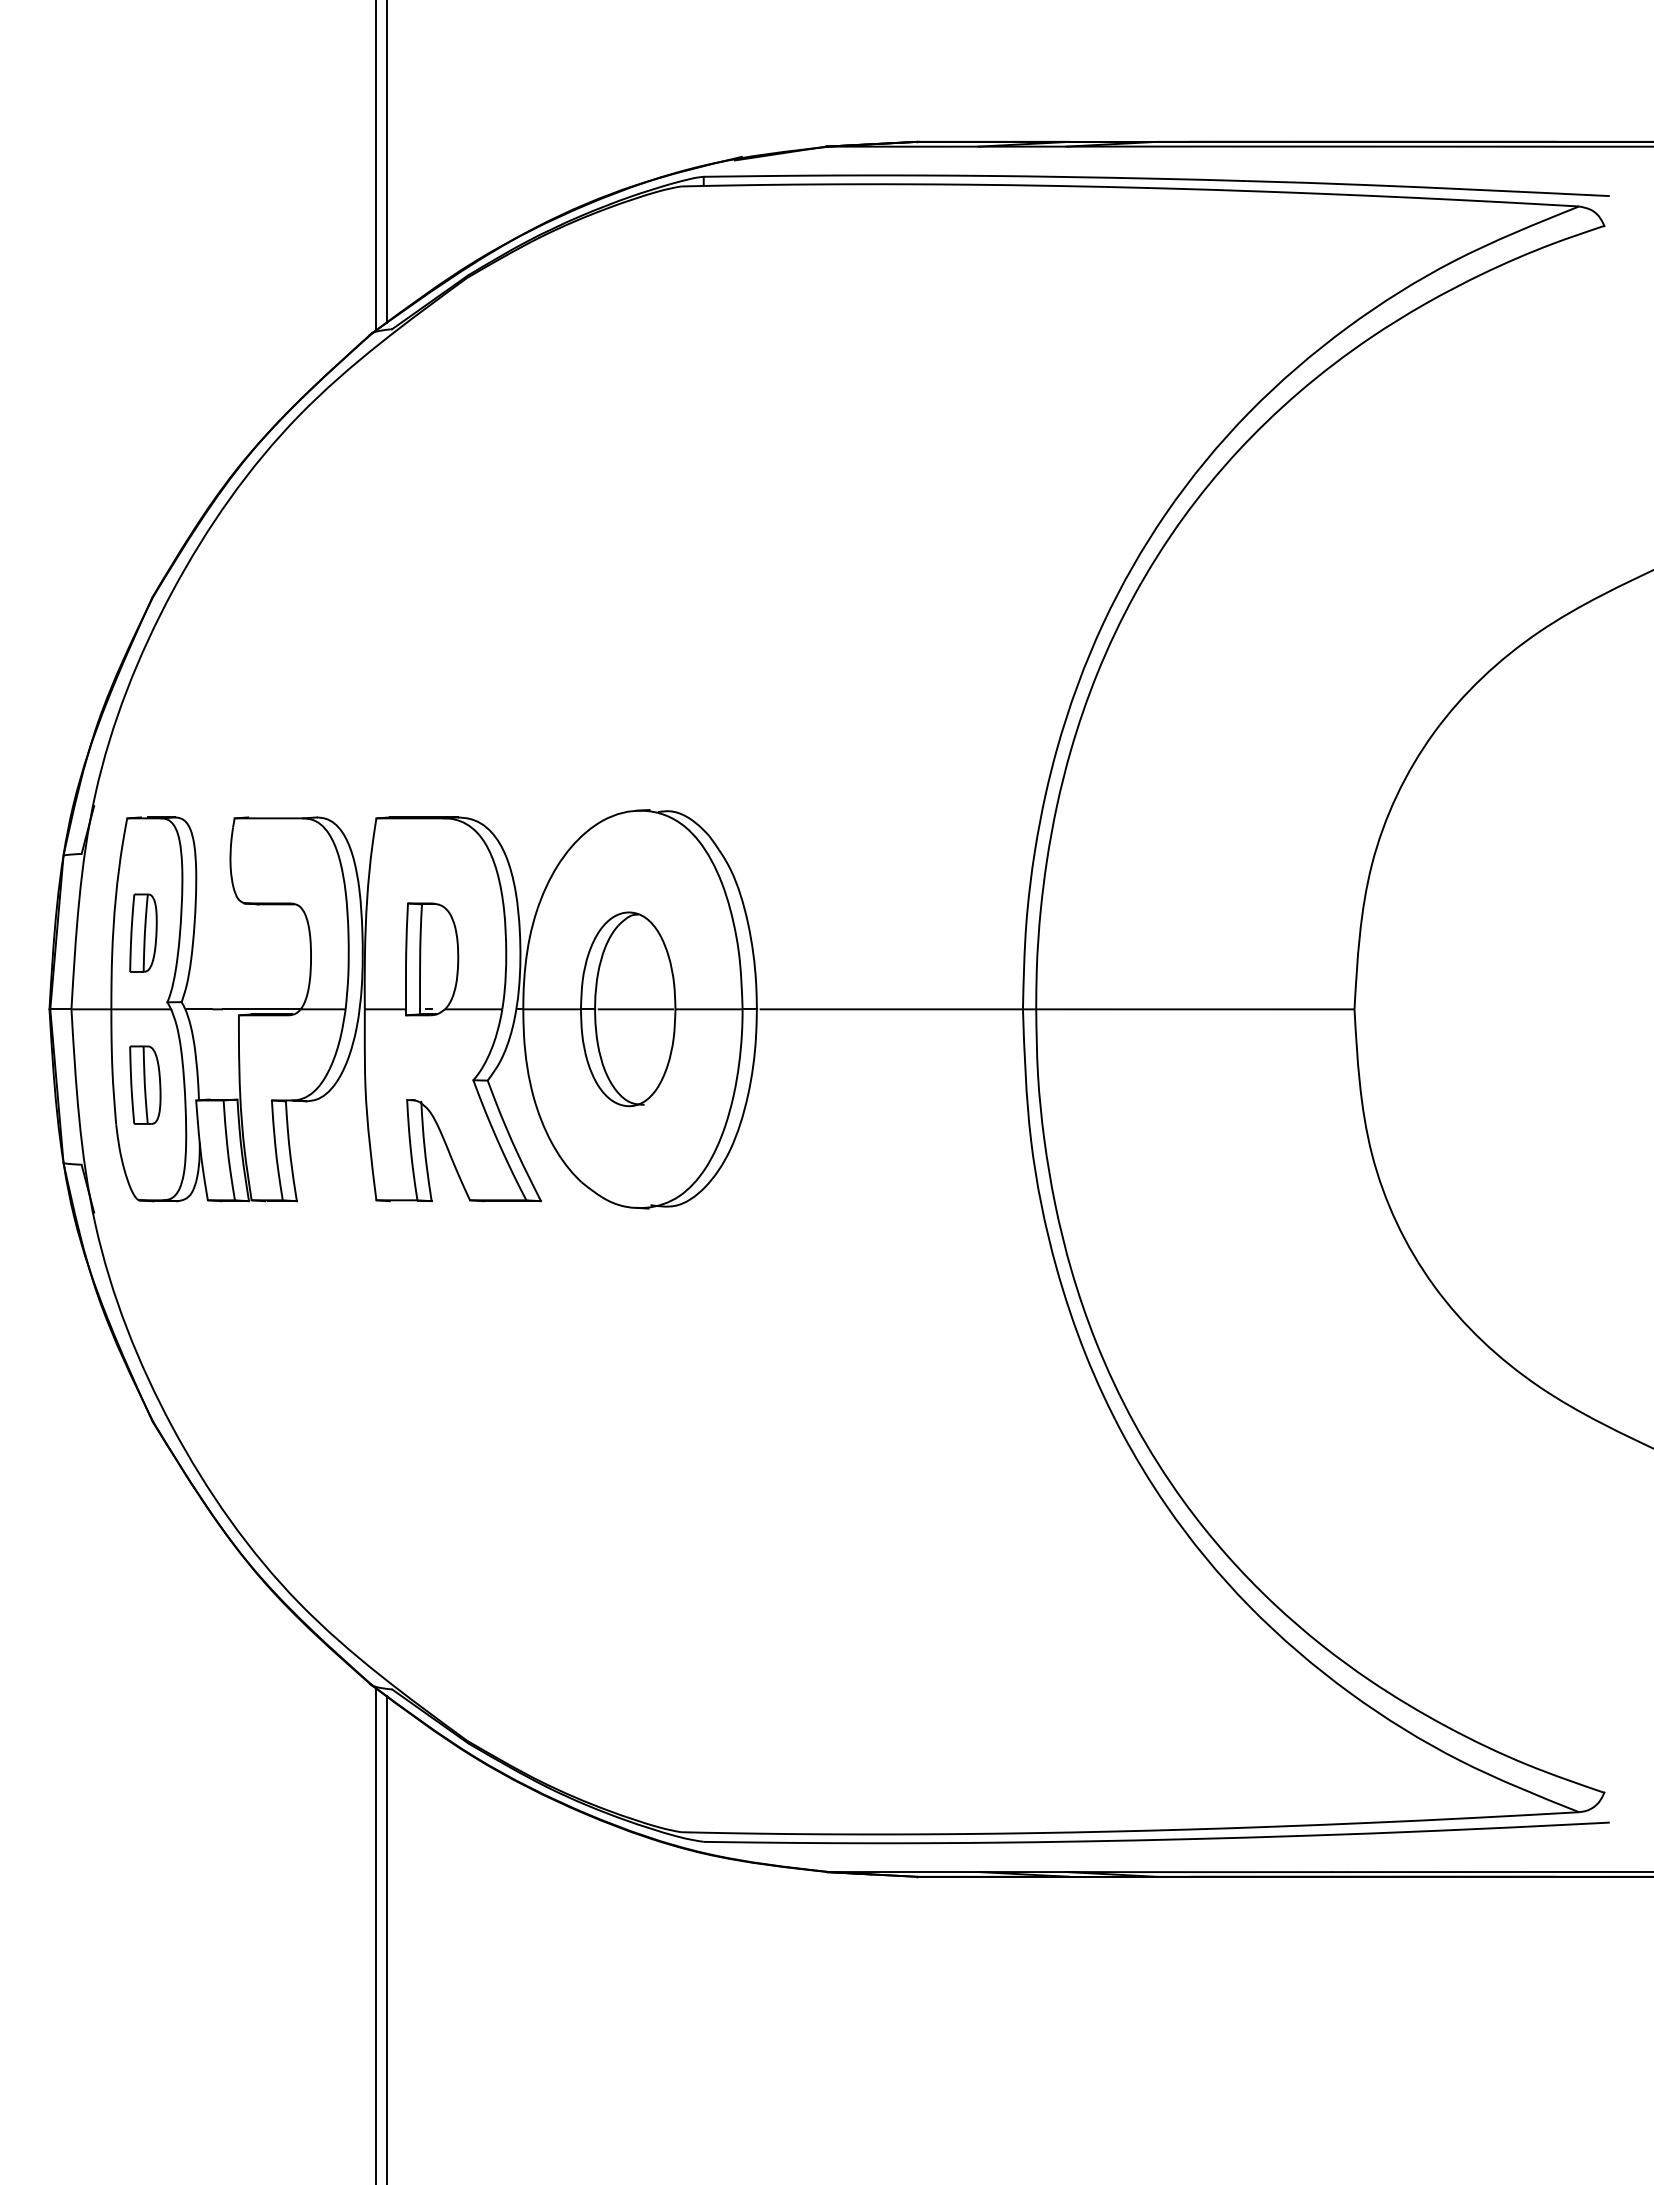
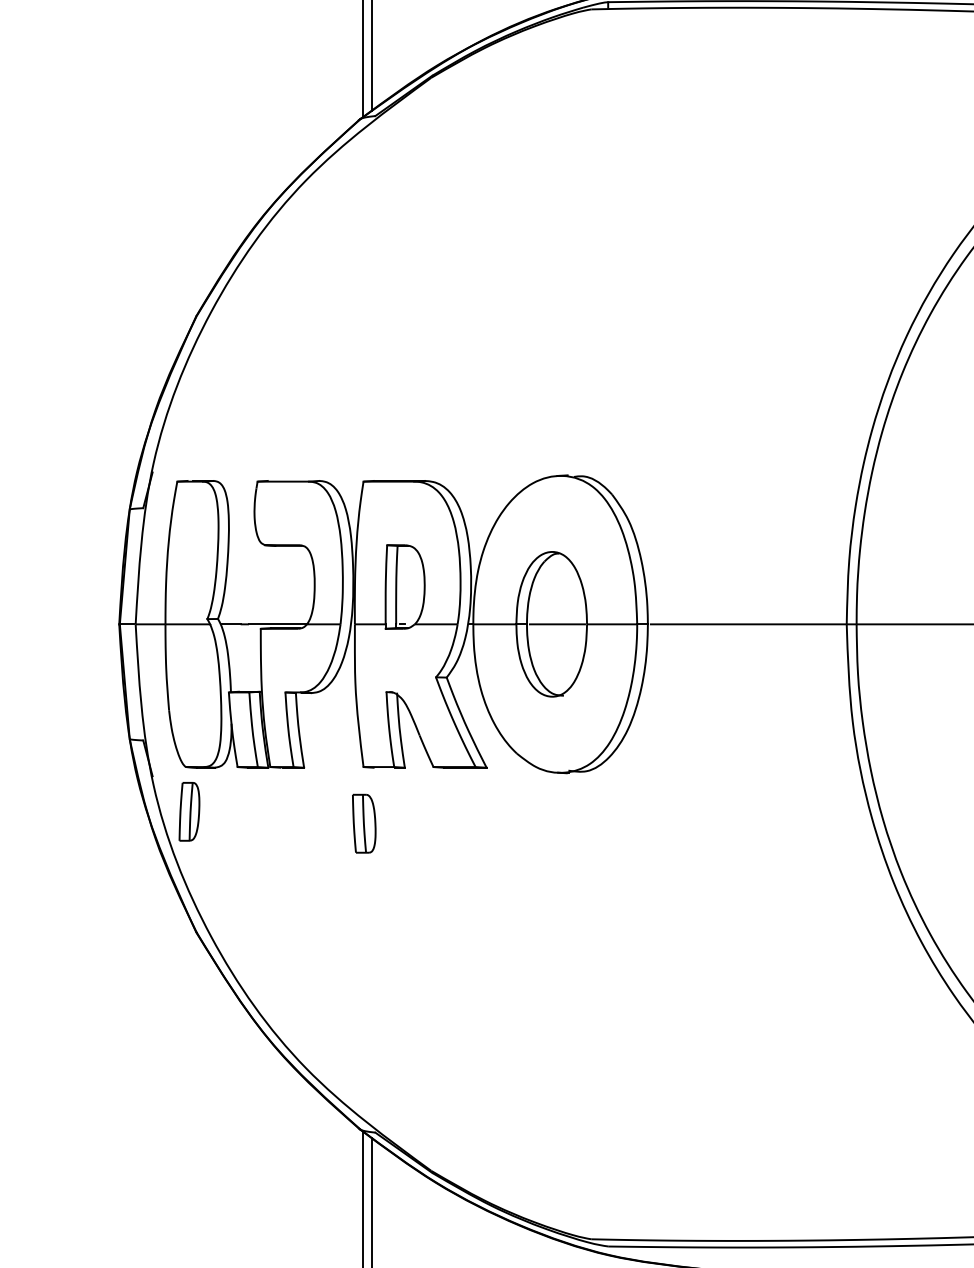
part: (143, 932) -> (189, 811), moved
part: (145, 1084) -> (364, 823), moved

